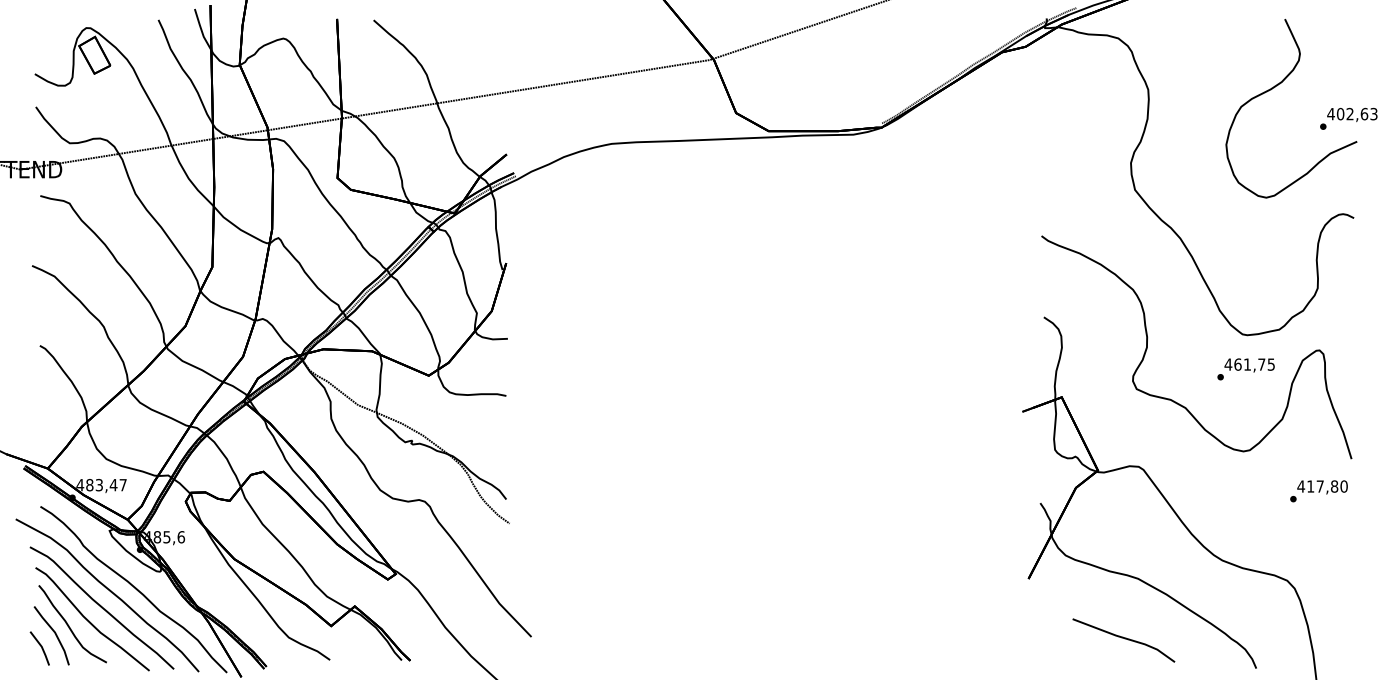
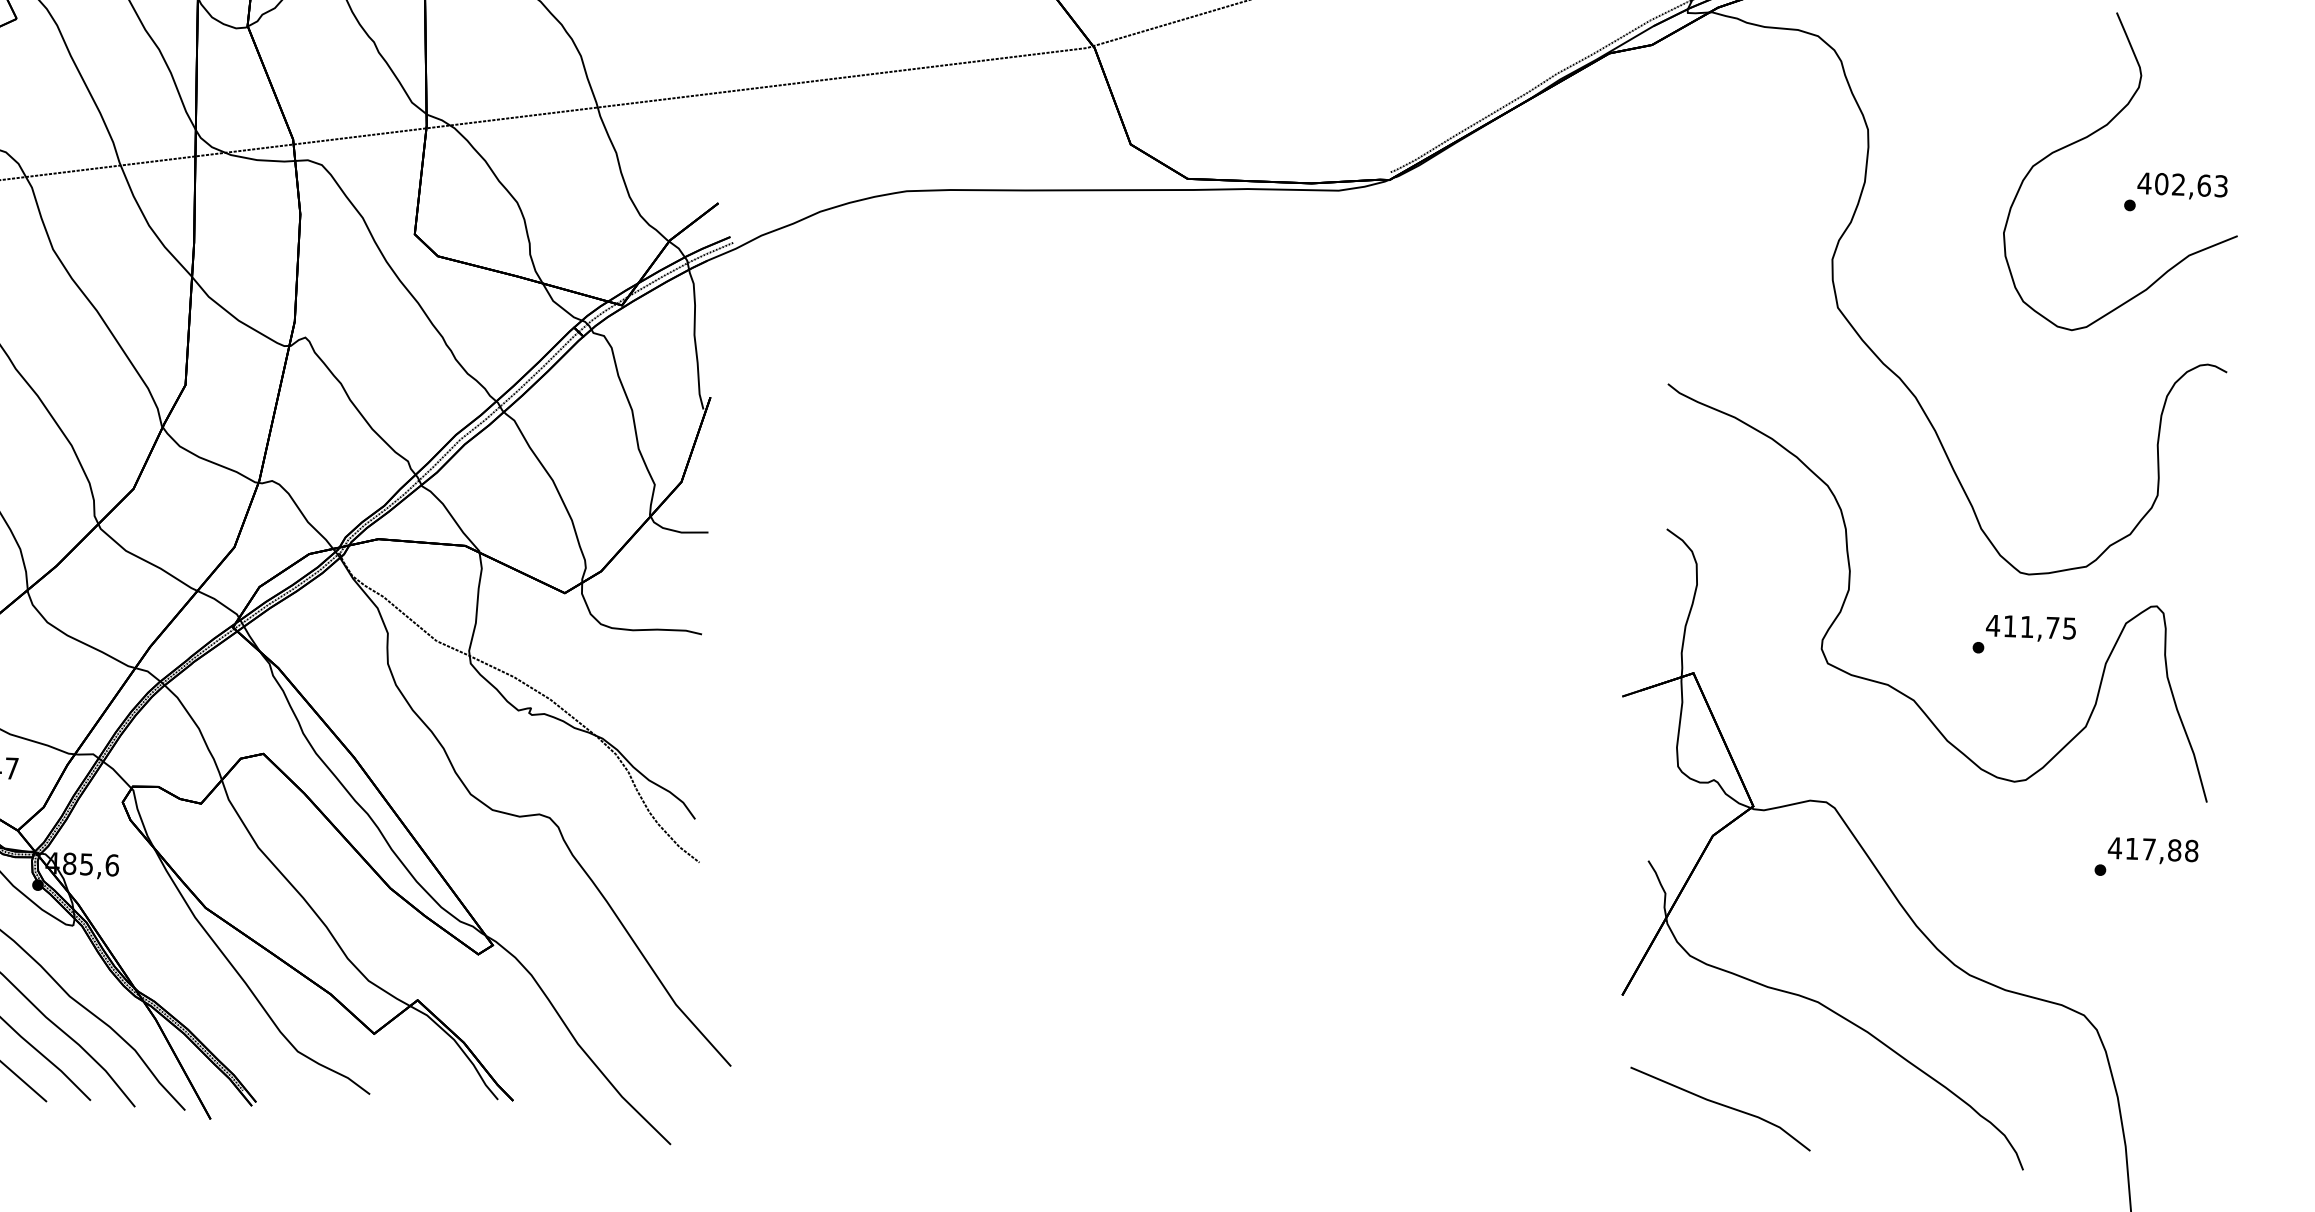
text: (1348, 118) -> (2175, 192), moved
text: (1237, 364) -> (2009, 626), 461,75 -> 411,75
text: (1343, 486) -> (2190, 850), 417,80 -> 417,88
part: (1123, 640) -> (1719, 1108), moved

